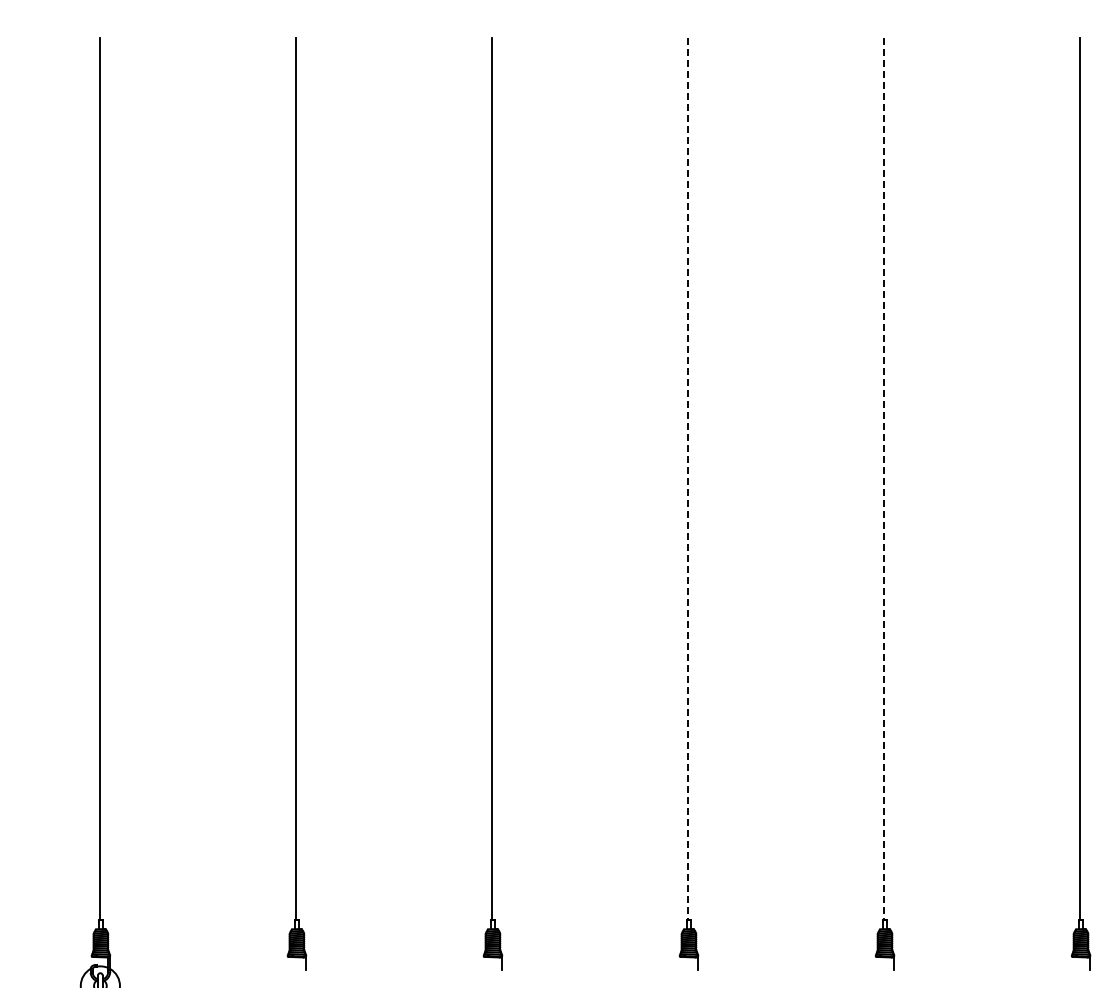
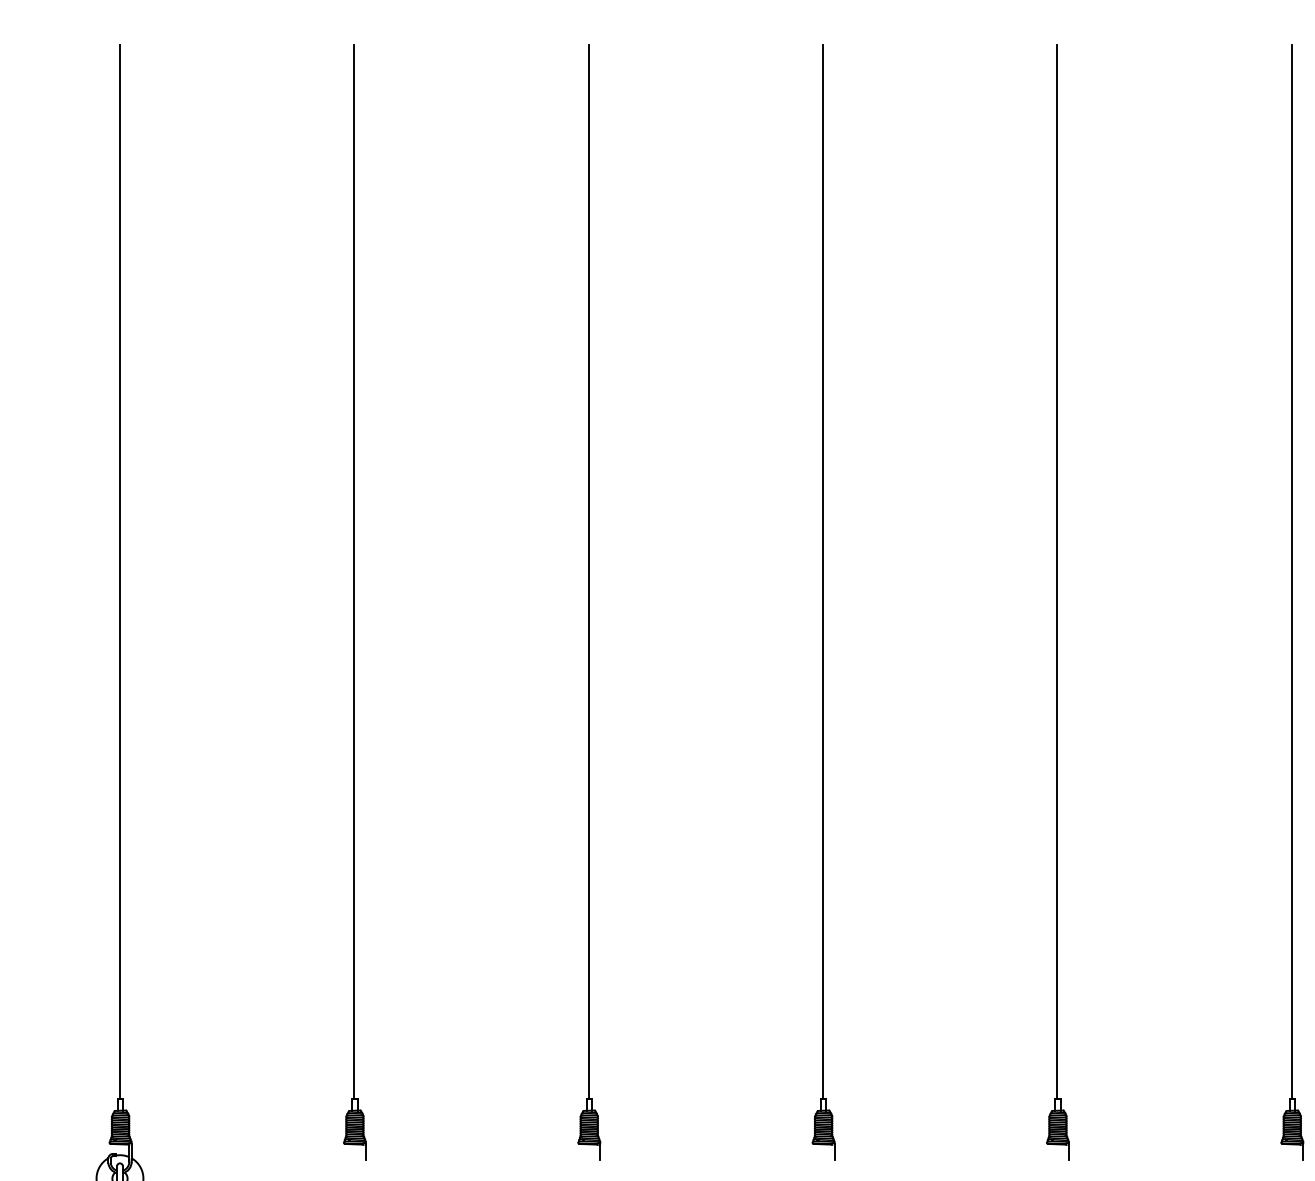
line: (688, 478) -> (823, 571), dashed -> solid
line: (884, 478) -> (1057, 571), dashed -> solid

